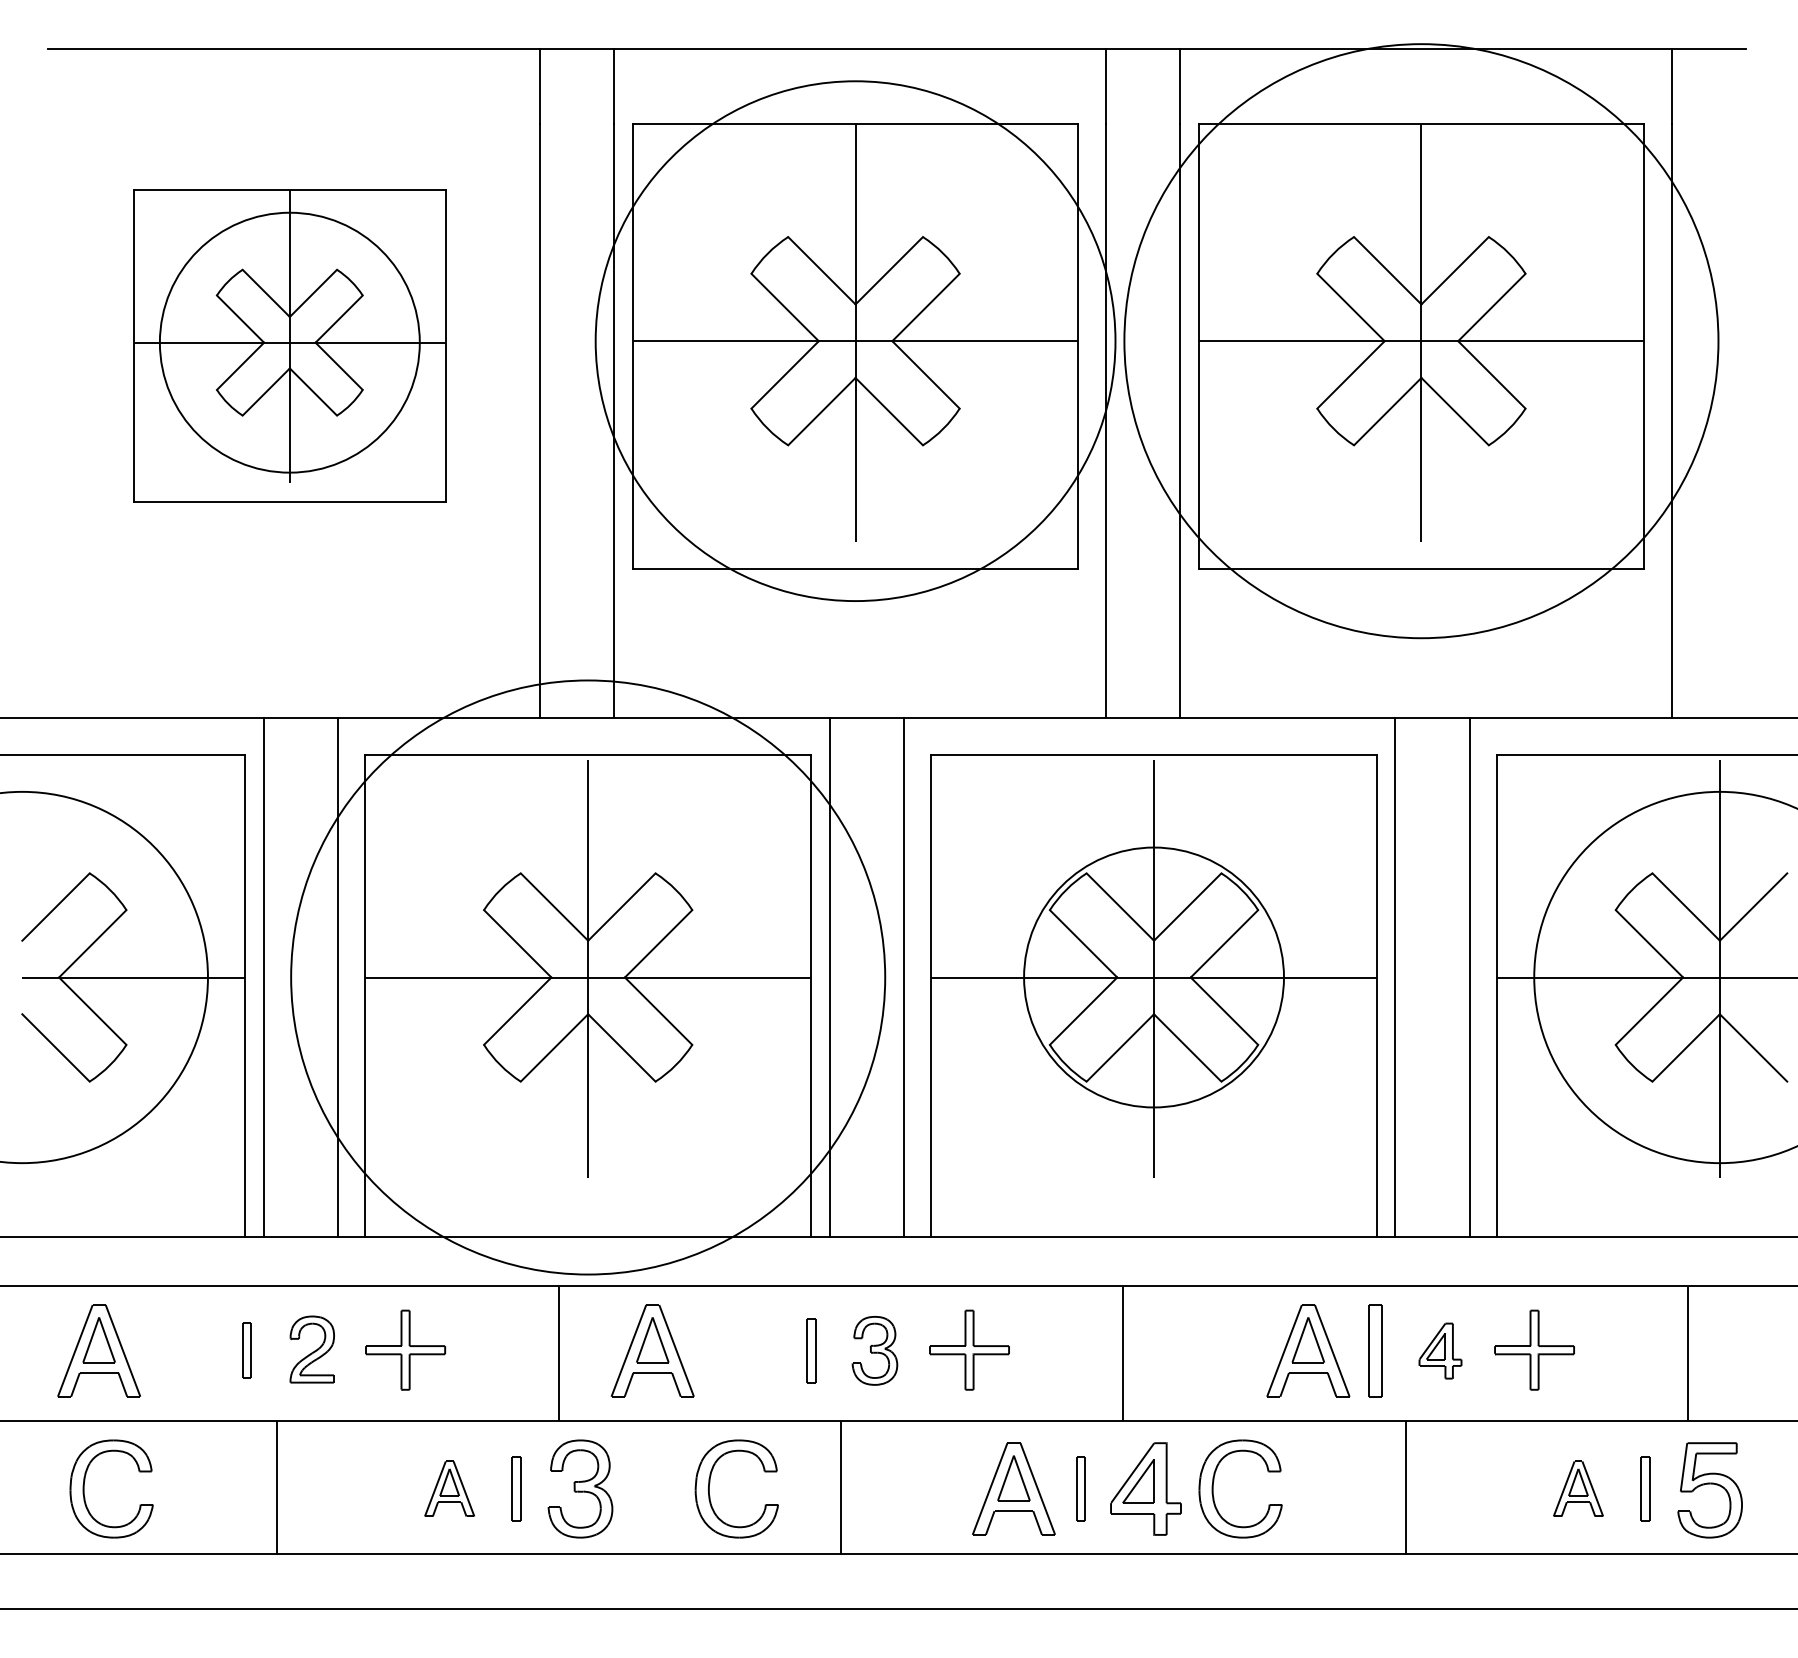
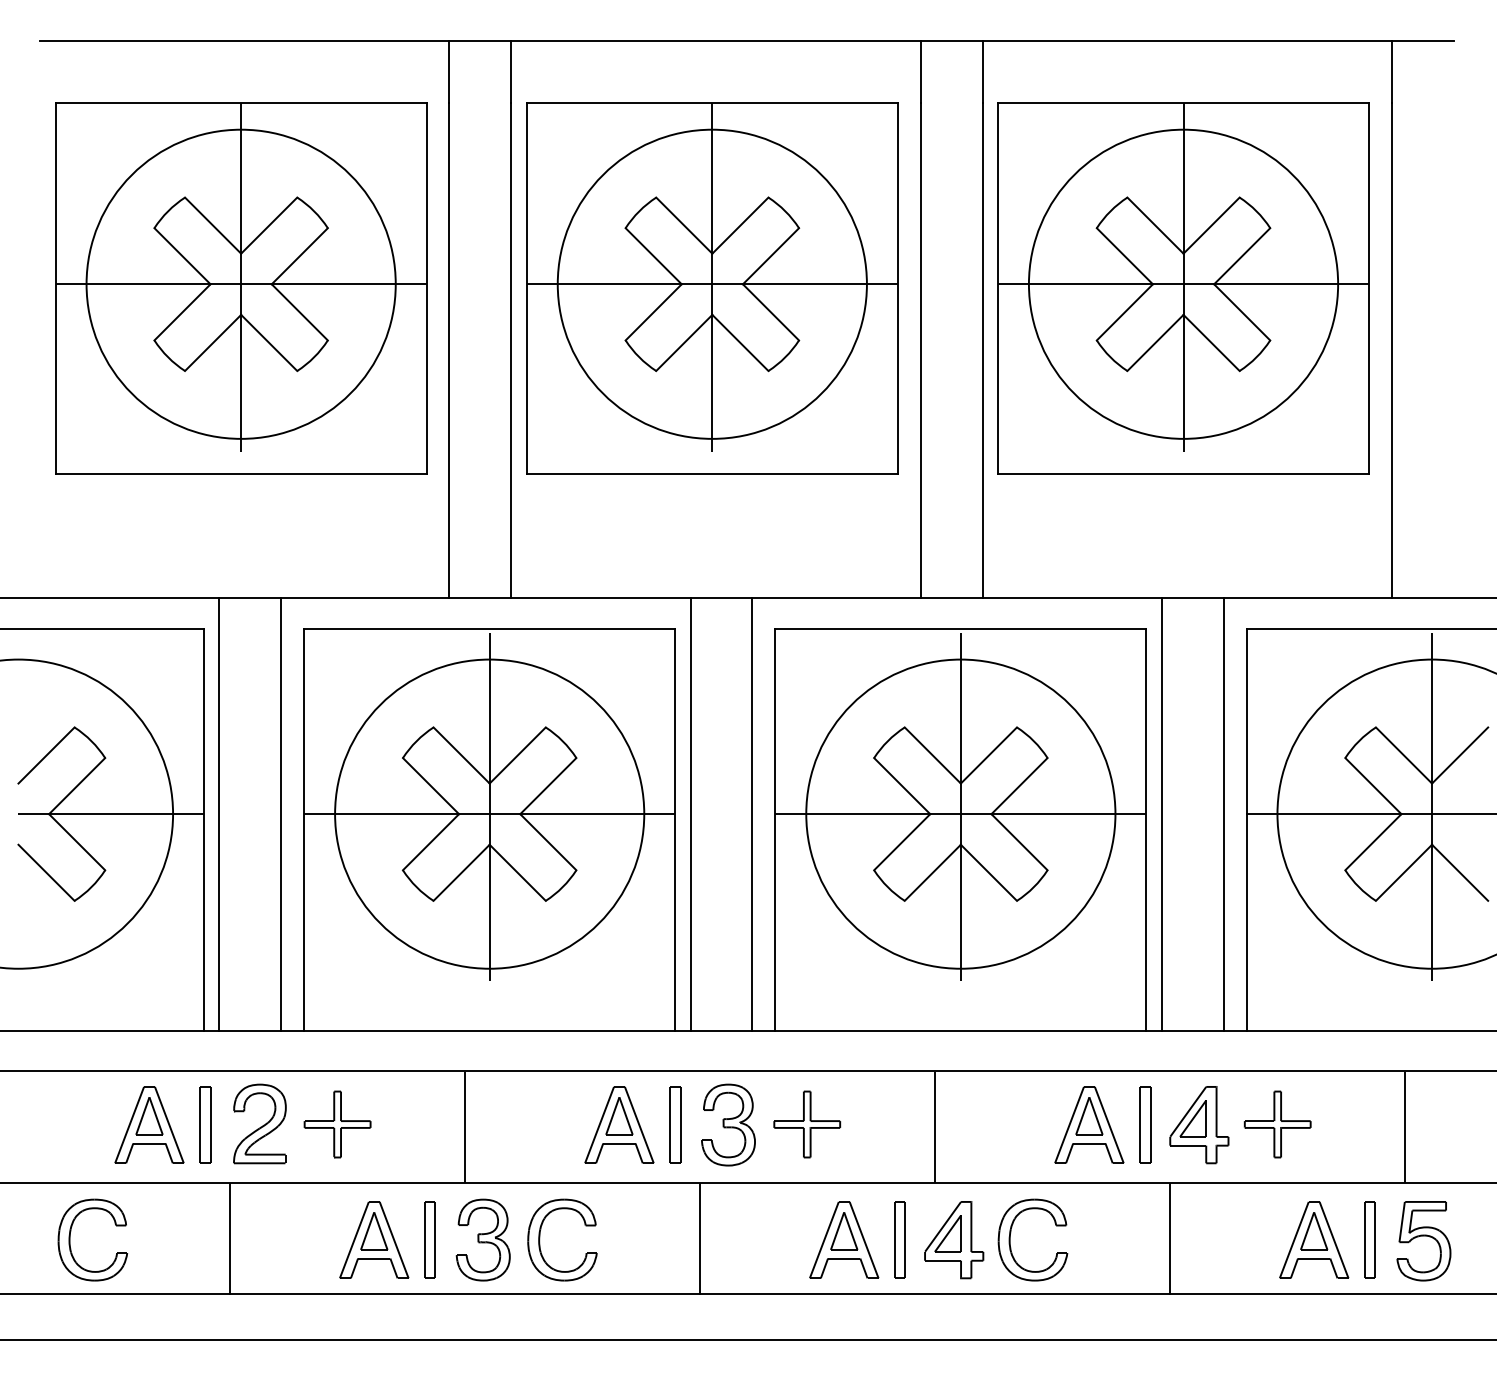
circle: (854, 340) -> (711, 283), size x0.71
circle: (1421, 340) -> (1183, 283), size x0.62
part: (290, 346) -> (241, 288), size x1.43
circle: (587, 976) -> (489, 813), size x0.62
circle: (1153, 976) -> (960, 813), size x1.43
part: (311, 1348) -> (259, 1123), size x1.43
part: (99, 1350) -> (149, 1124), moved
part: (246, 1350) -> (205, 1124), size x1.67
part: (652, 1350) -> (619, 1124), moved
part: (811, 1350) -> (675, 1124), size x1.43
part: (874, 1350) -> (728, 1124), size x1.43
part: (1440, 1351) -> (1199, 1125), size x1.67
part: (449, 1488) -> (374, 1239), size x1.67
part: (515, 1488) -> (429, 1239), size x1.43
part: (710, 1488) -> (540, 1239), moved
part: (1080, 1488) -> (899, 1239), size x1.43
part: (1578, 1488) -> (1314, 1239), size x1.67
part: (1644, 1488) -> (1369, 1239), size x1.43

